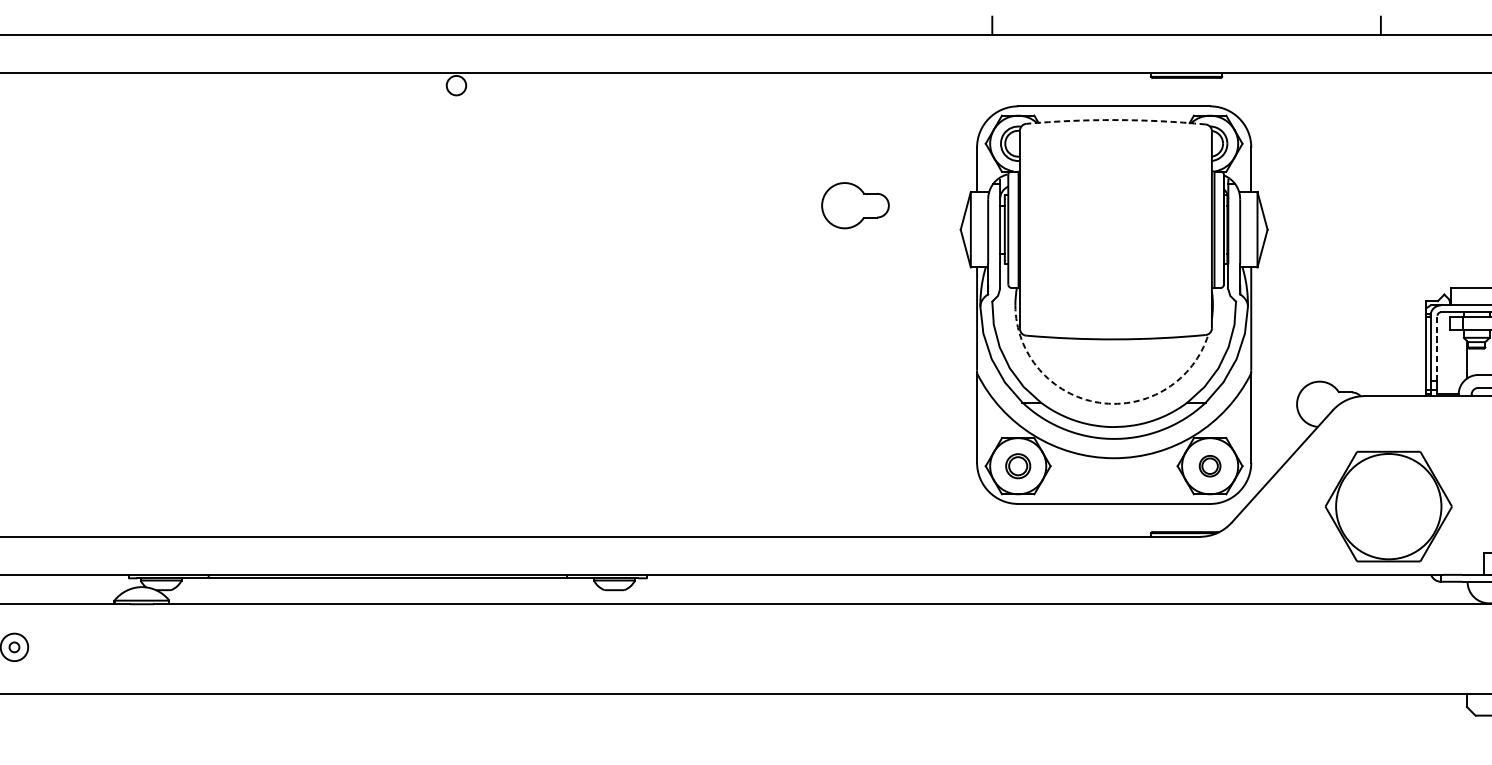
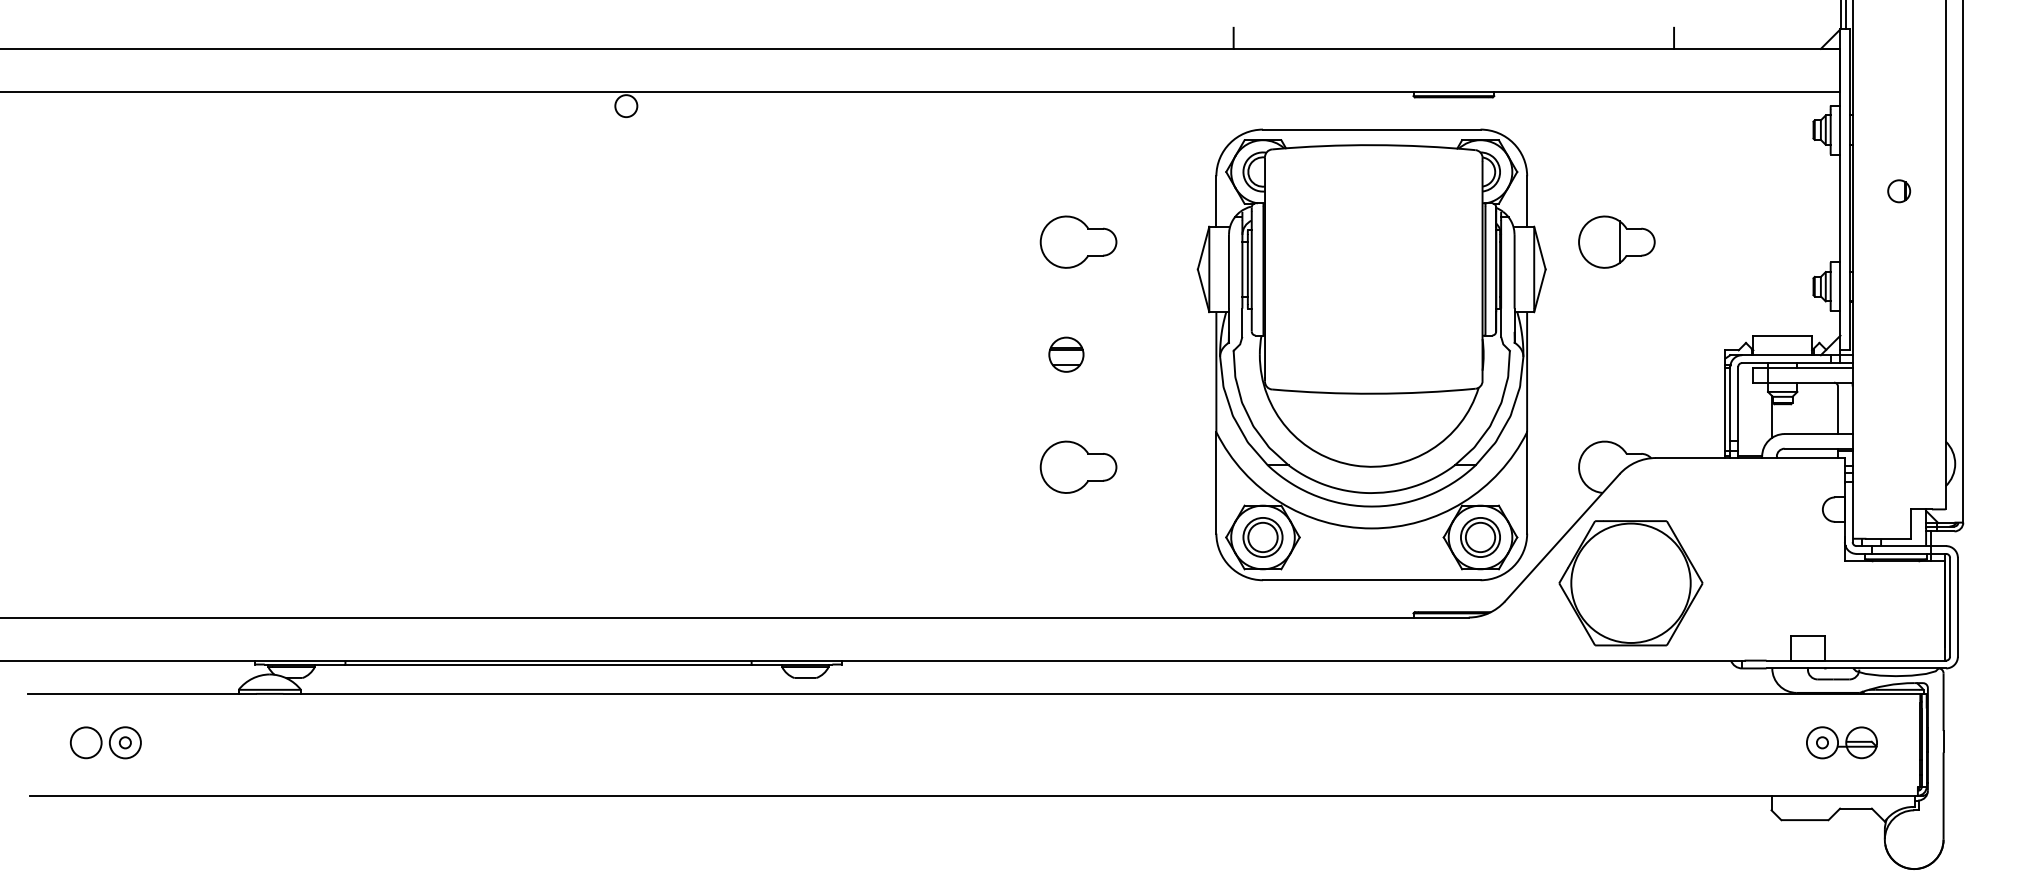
arc: (1115, 120) -> (1373, 145), dashed -> solid
part: (1330, 205) -> (1616, 241), added
part: (844, 304) -> (1066, 354), added
line: (1437, 348) -> (1738, 403), dashed -> solid
arc: (1099, 402) -> (1355, 465), dashed -> solid
part: (855, 403) -> (1078, 466), added
part: (1017, 466) -> (1262, 537), size x1.43
part: (1210, 466) -> (1480, 537), size x1.67
part: (1388, 506) -> (1630, 583), moved

